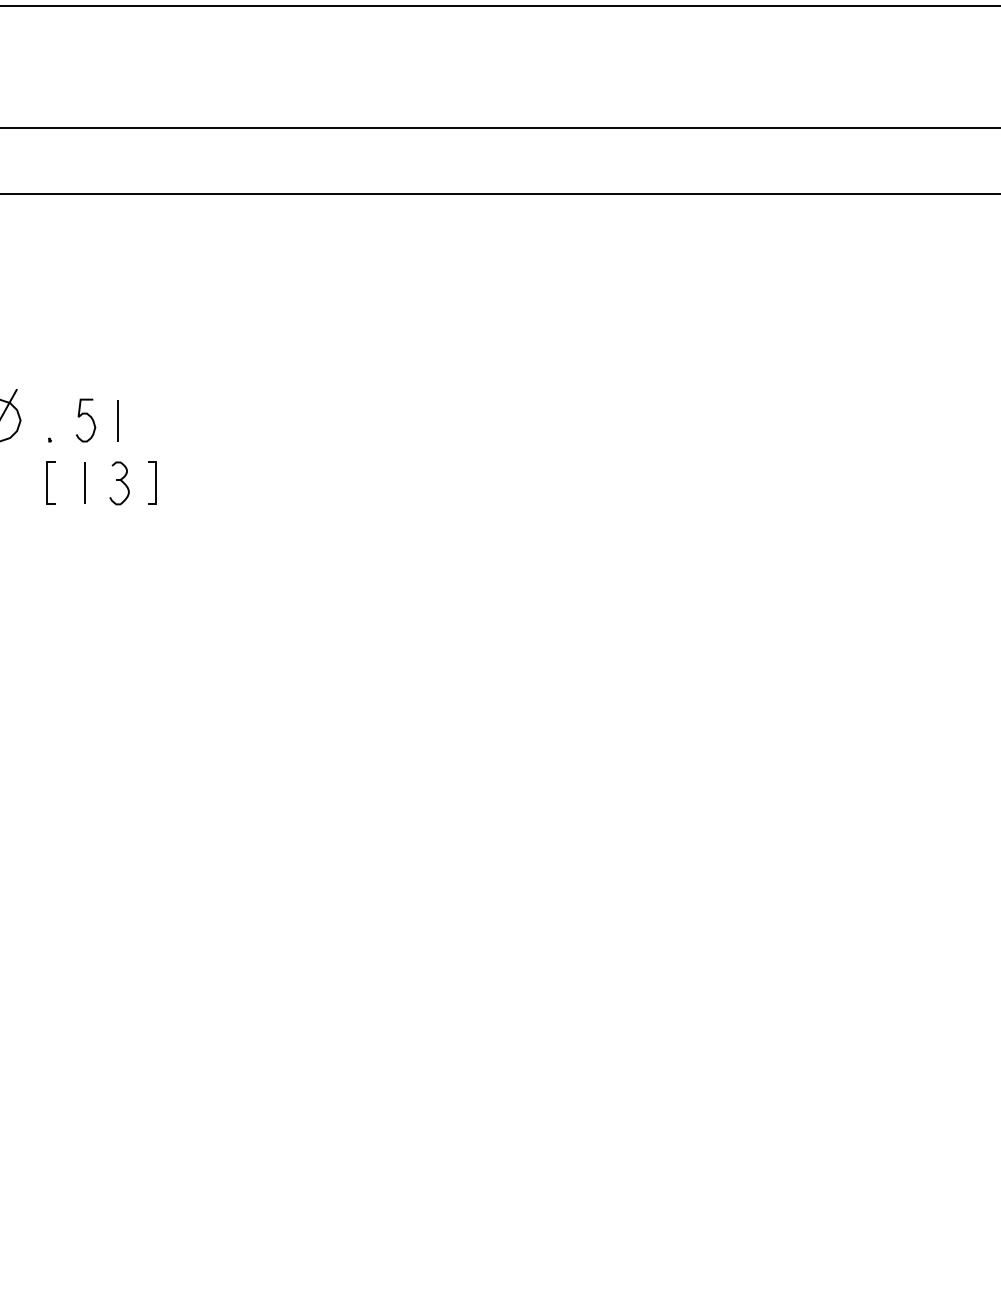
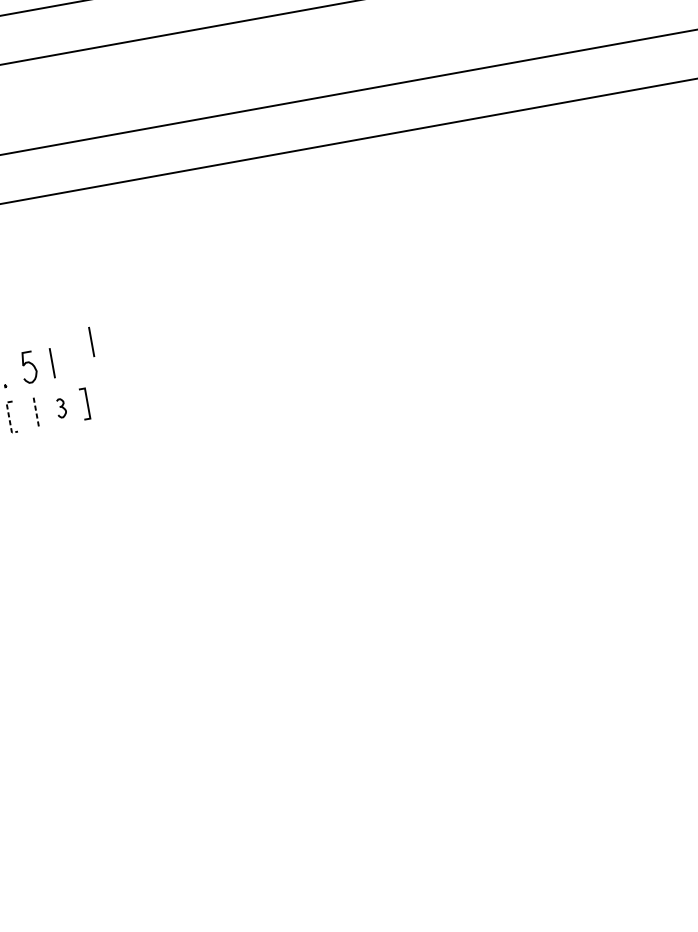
line: (175, 401) -> (90, 342), added
line: (47, 483) -> (9, 417), solid -> dashed
line: (84, 483) -> (36, 412), solid -> dashed
part: (119, 483) -> (61, 408), size x0.6

